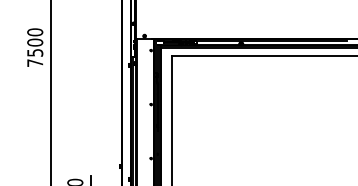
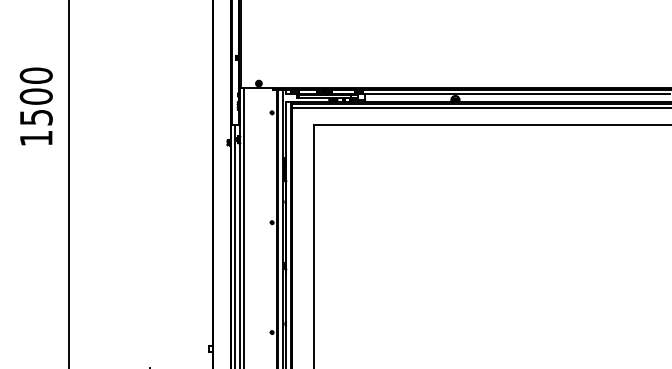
text: (35, 62) -> (36, 137), 7500 -> 1500

